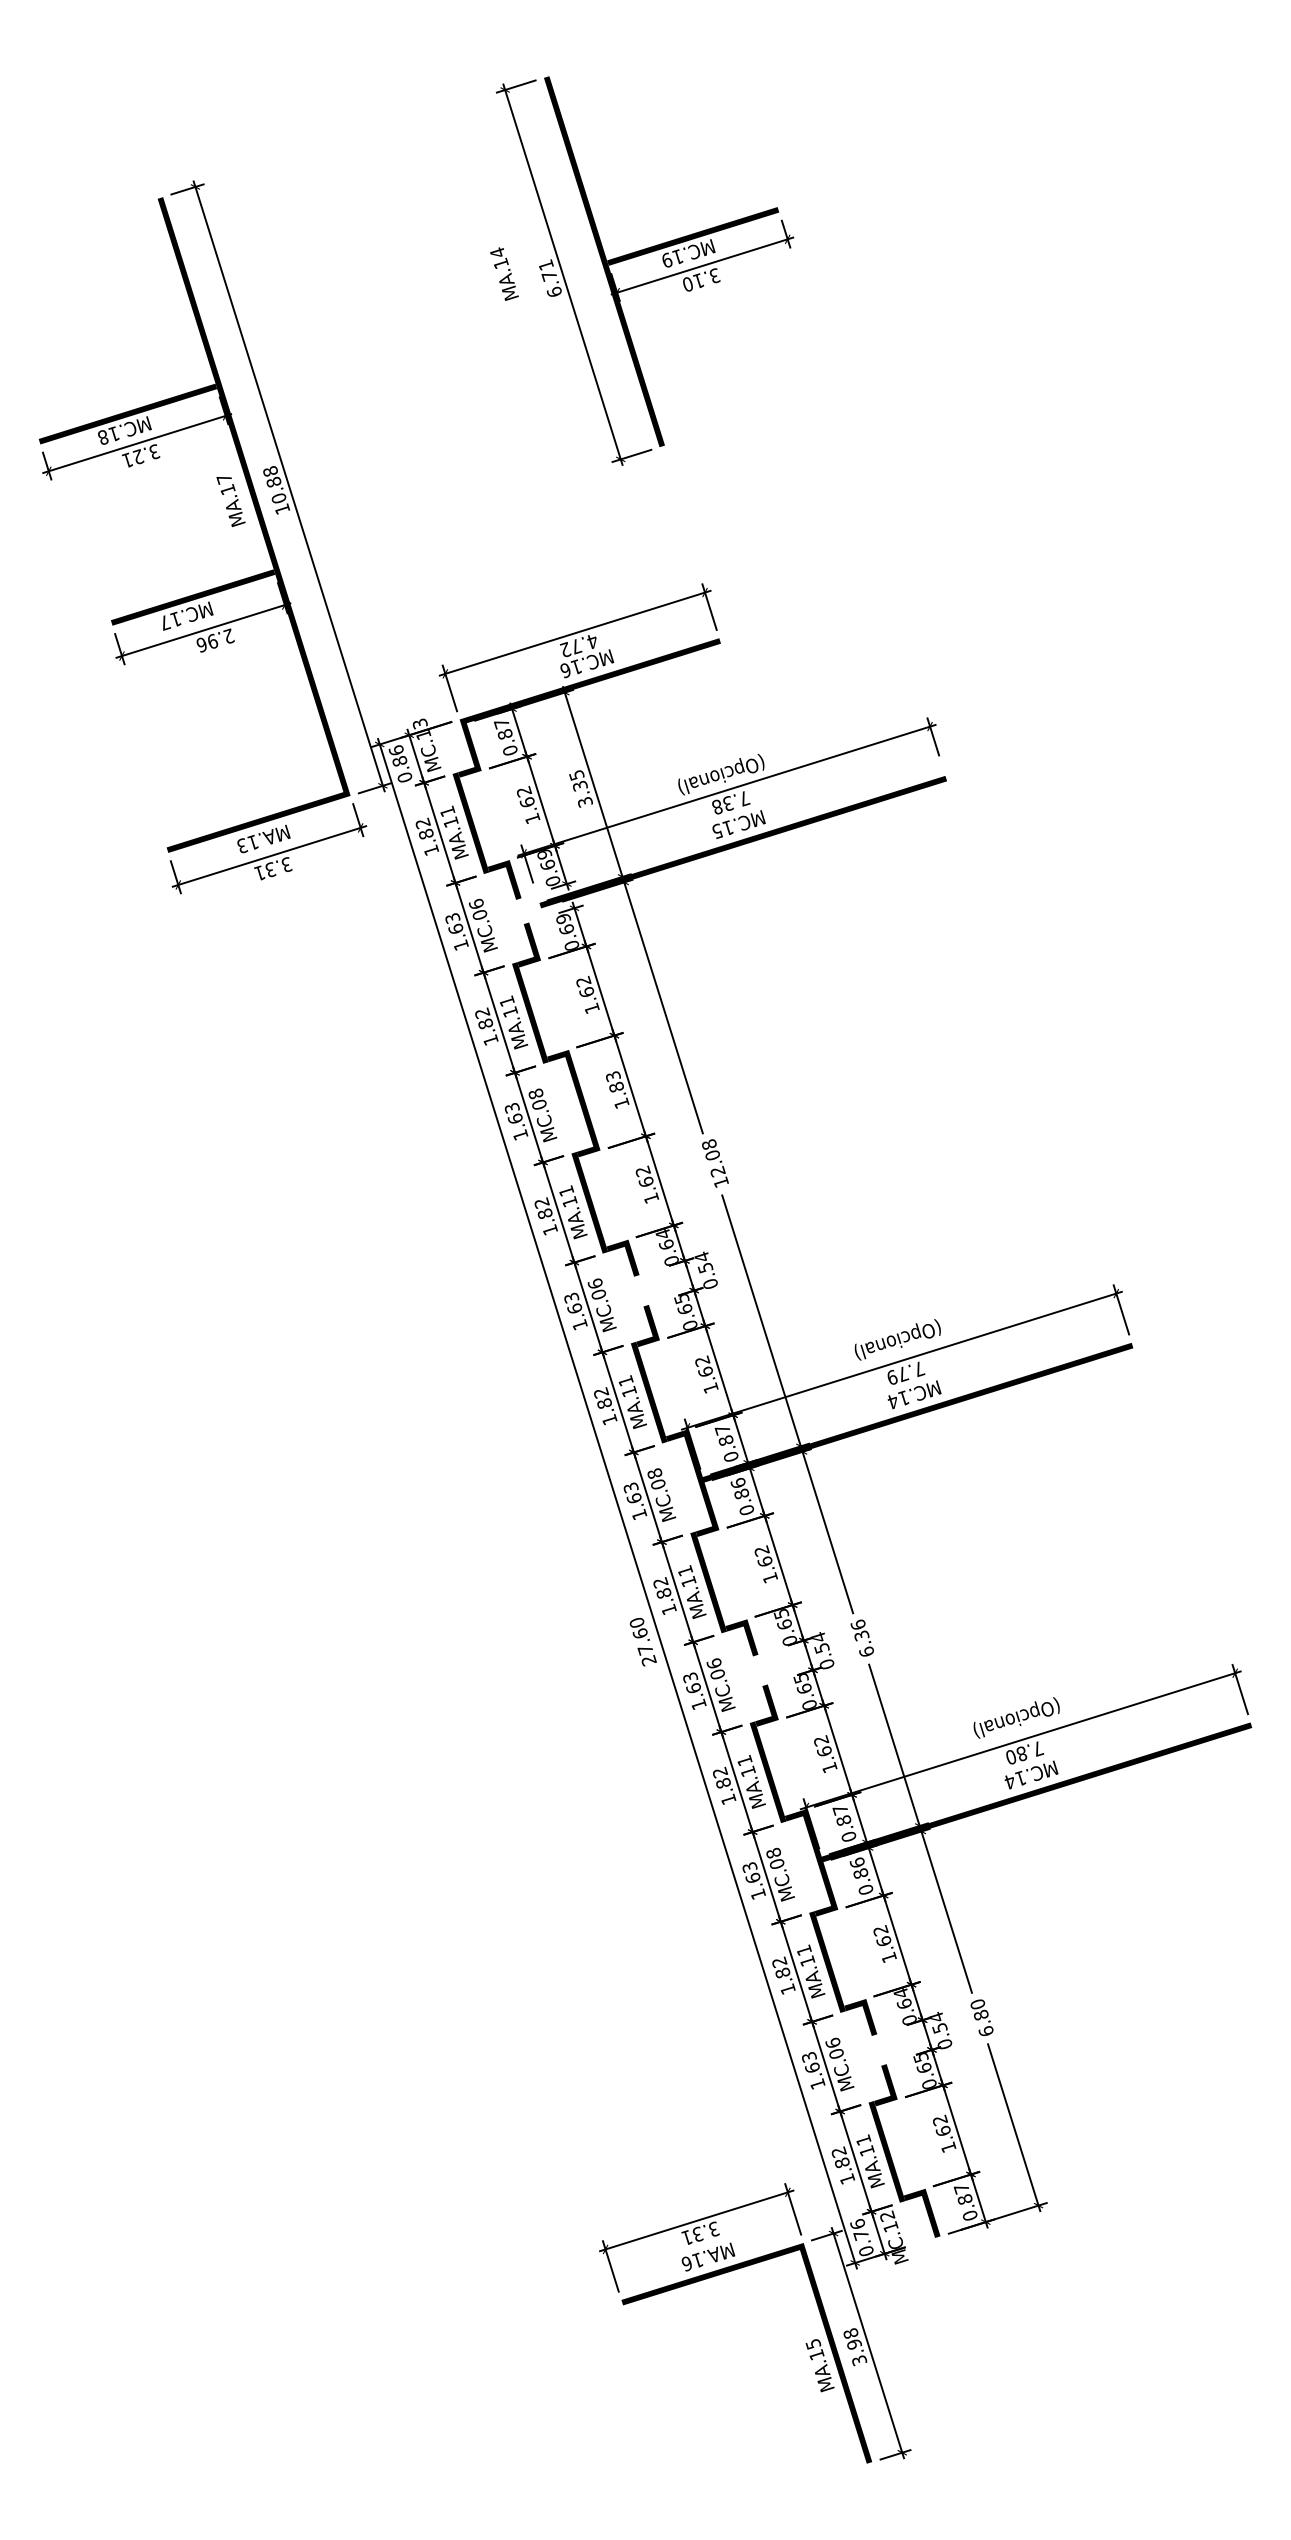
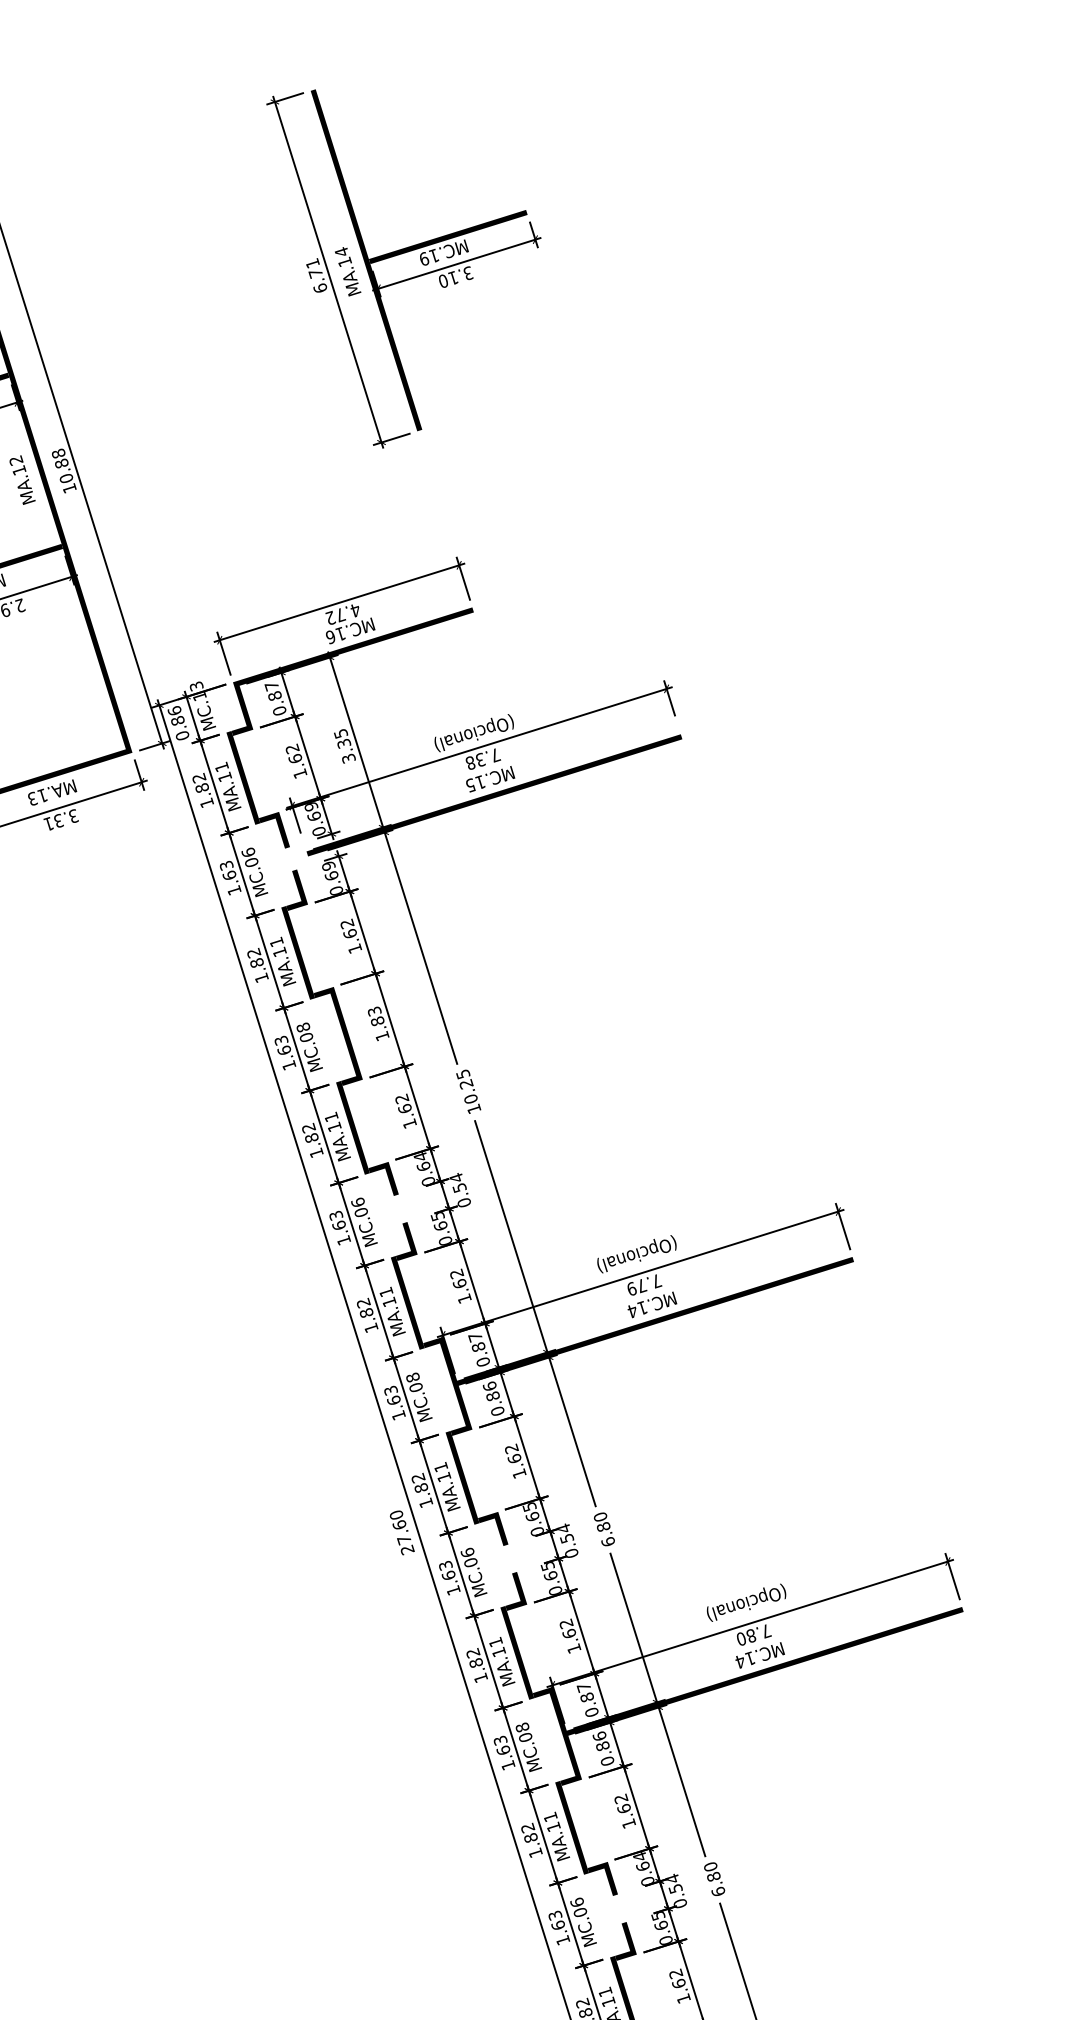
text: (504, 273) -> (348, 271), moved
text: (224, 478) -> (16, 460), MA.17 -> MA.12
text: (713, 1158) -> (467, 1087), 12.08 -> 10.25
text: (859, 1630) -> (601, 1522), 6.36 -> 6.80

